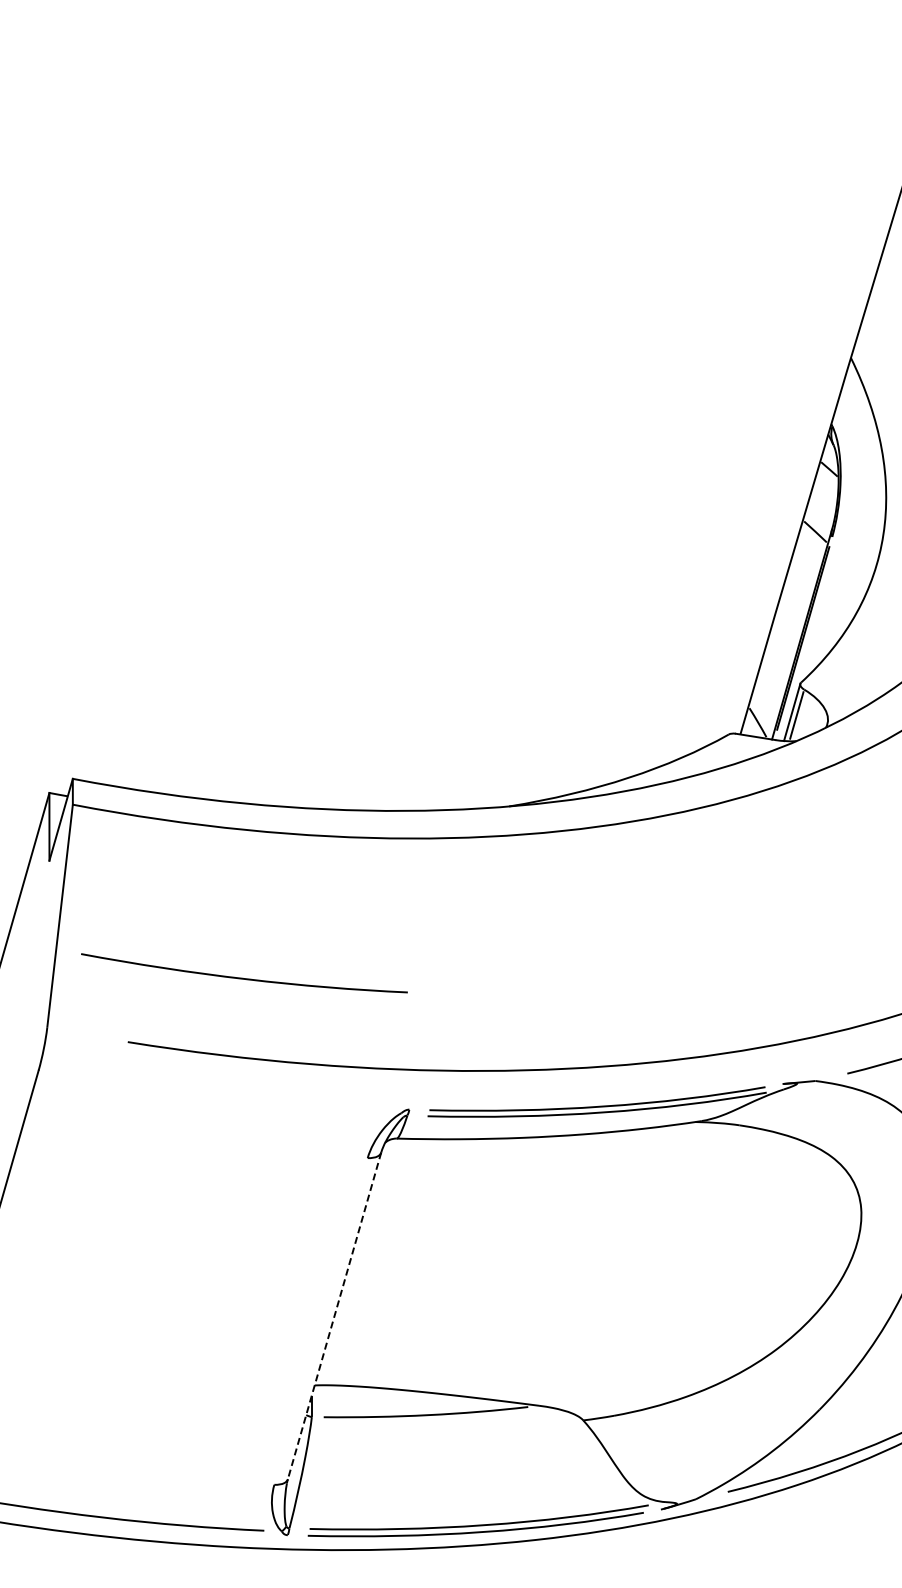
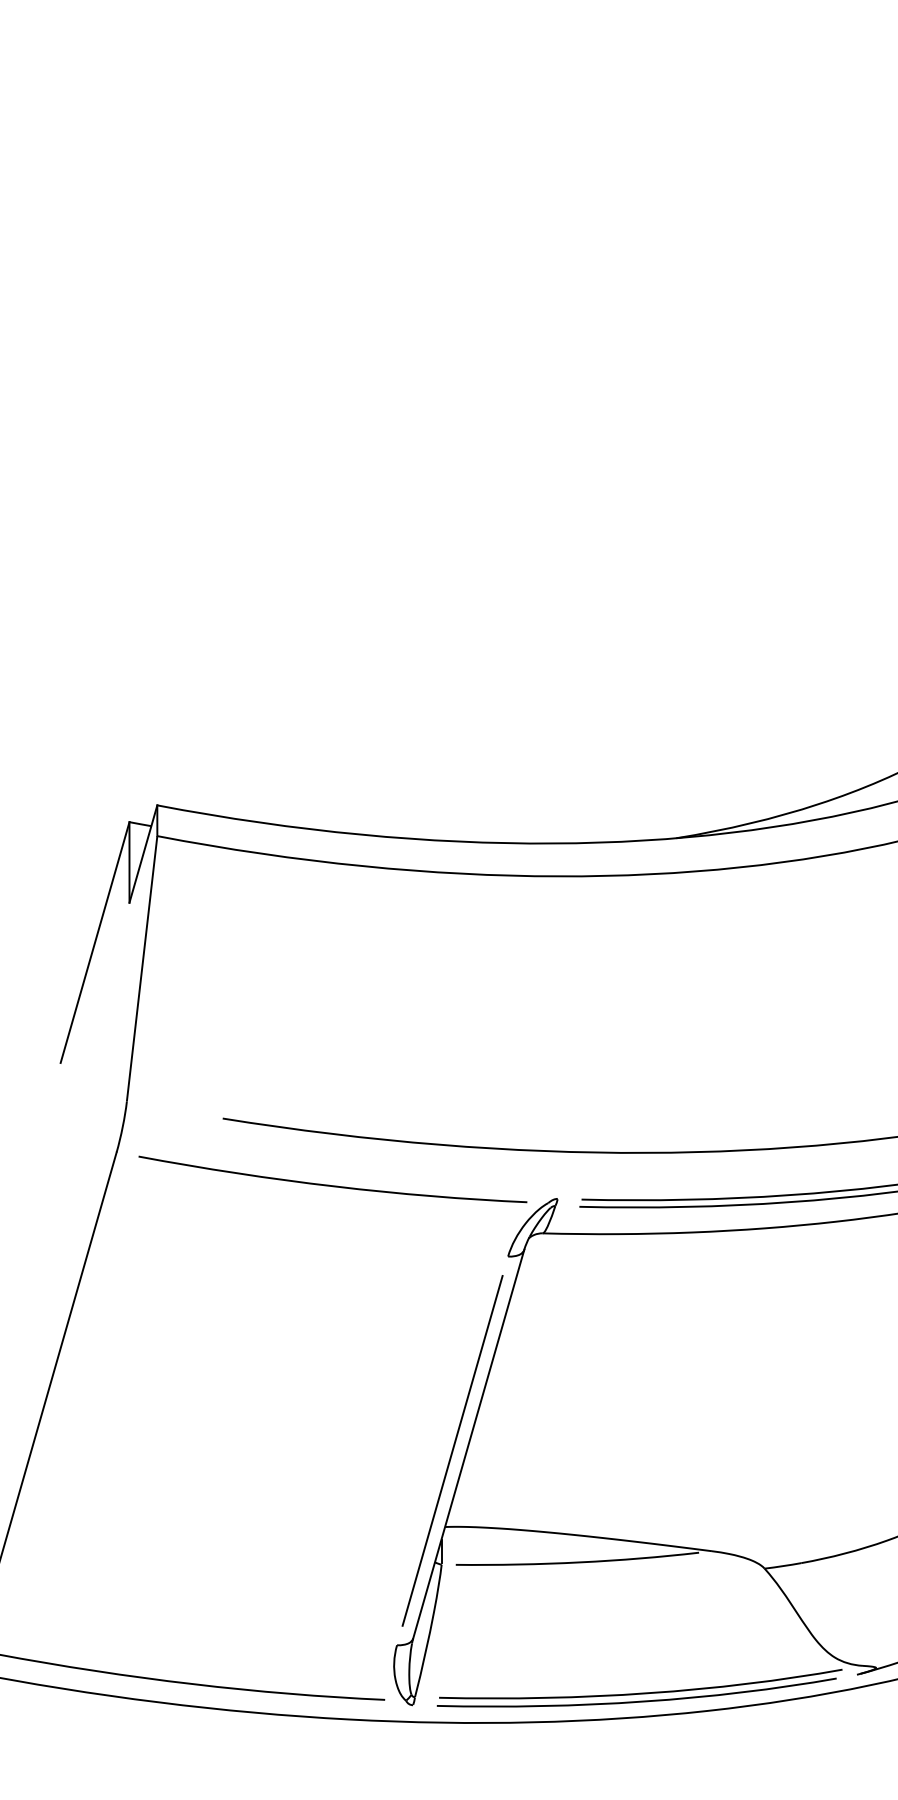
curve: (243, 977) -> (331, 1184), moved
line: (334, 1315) -> (468, 1443), dashed -> solid
line: (321, 1321) -> (453, 1450), added

